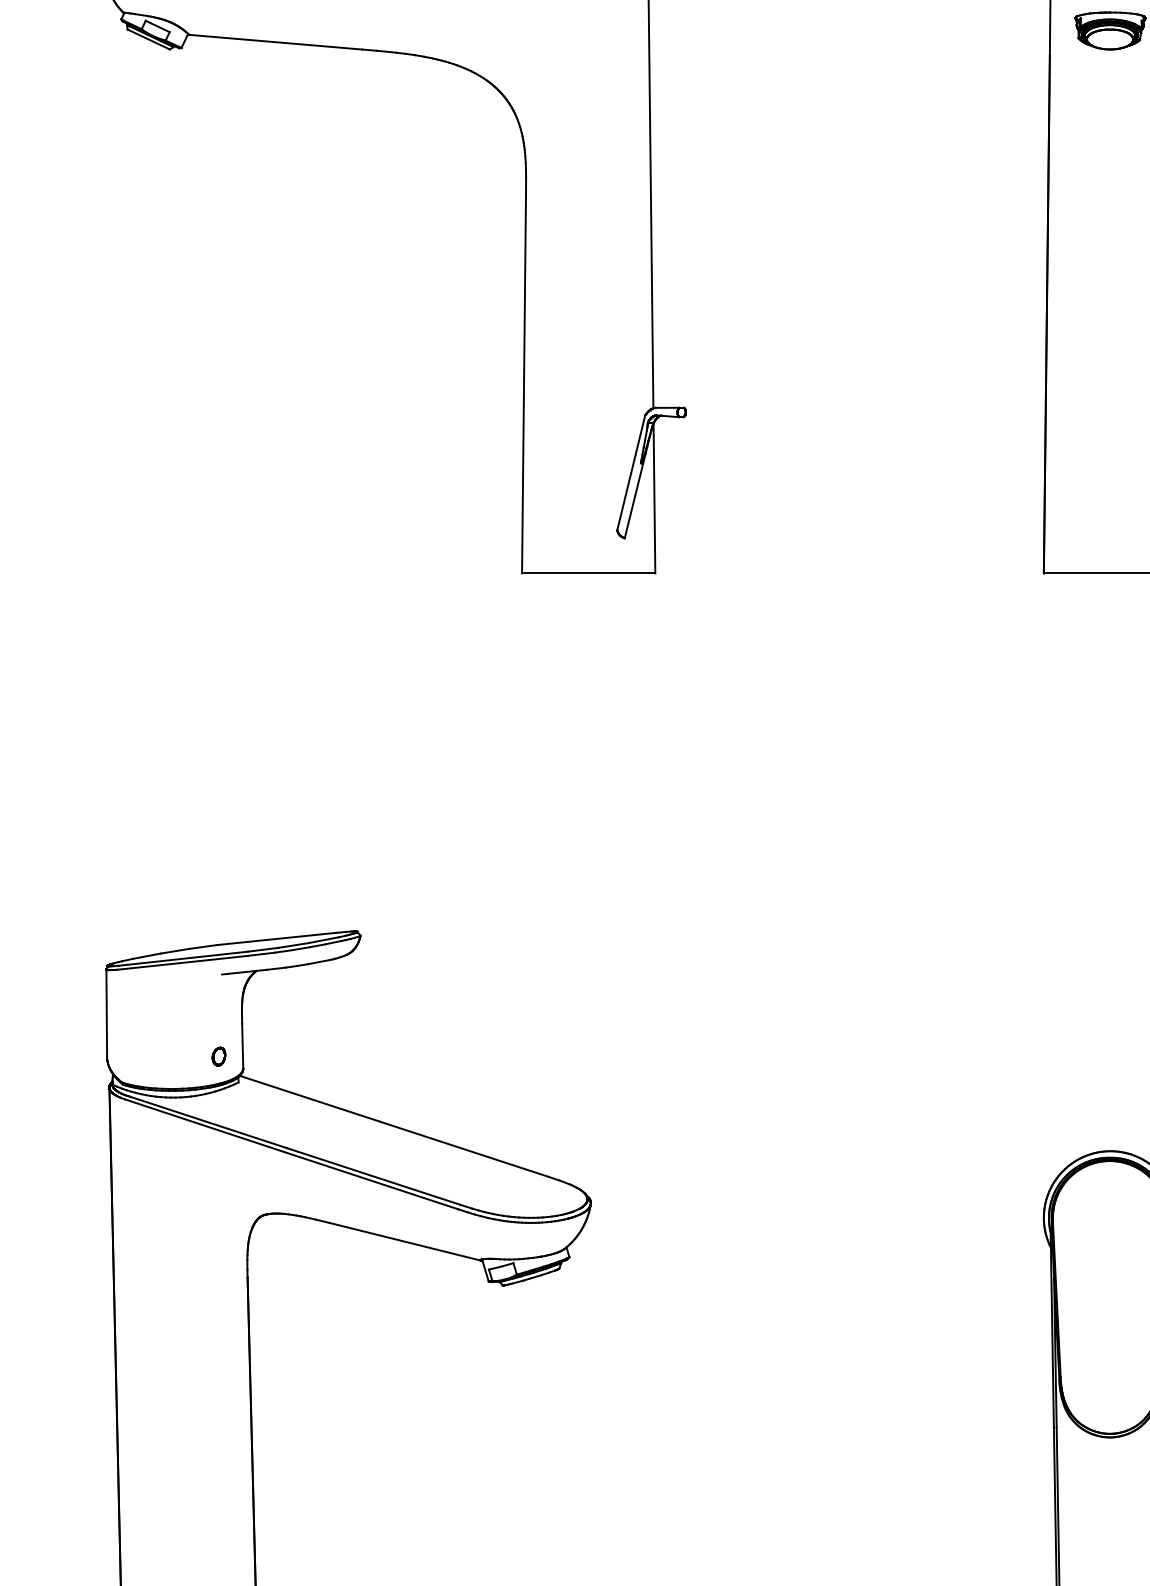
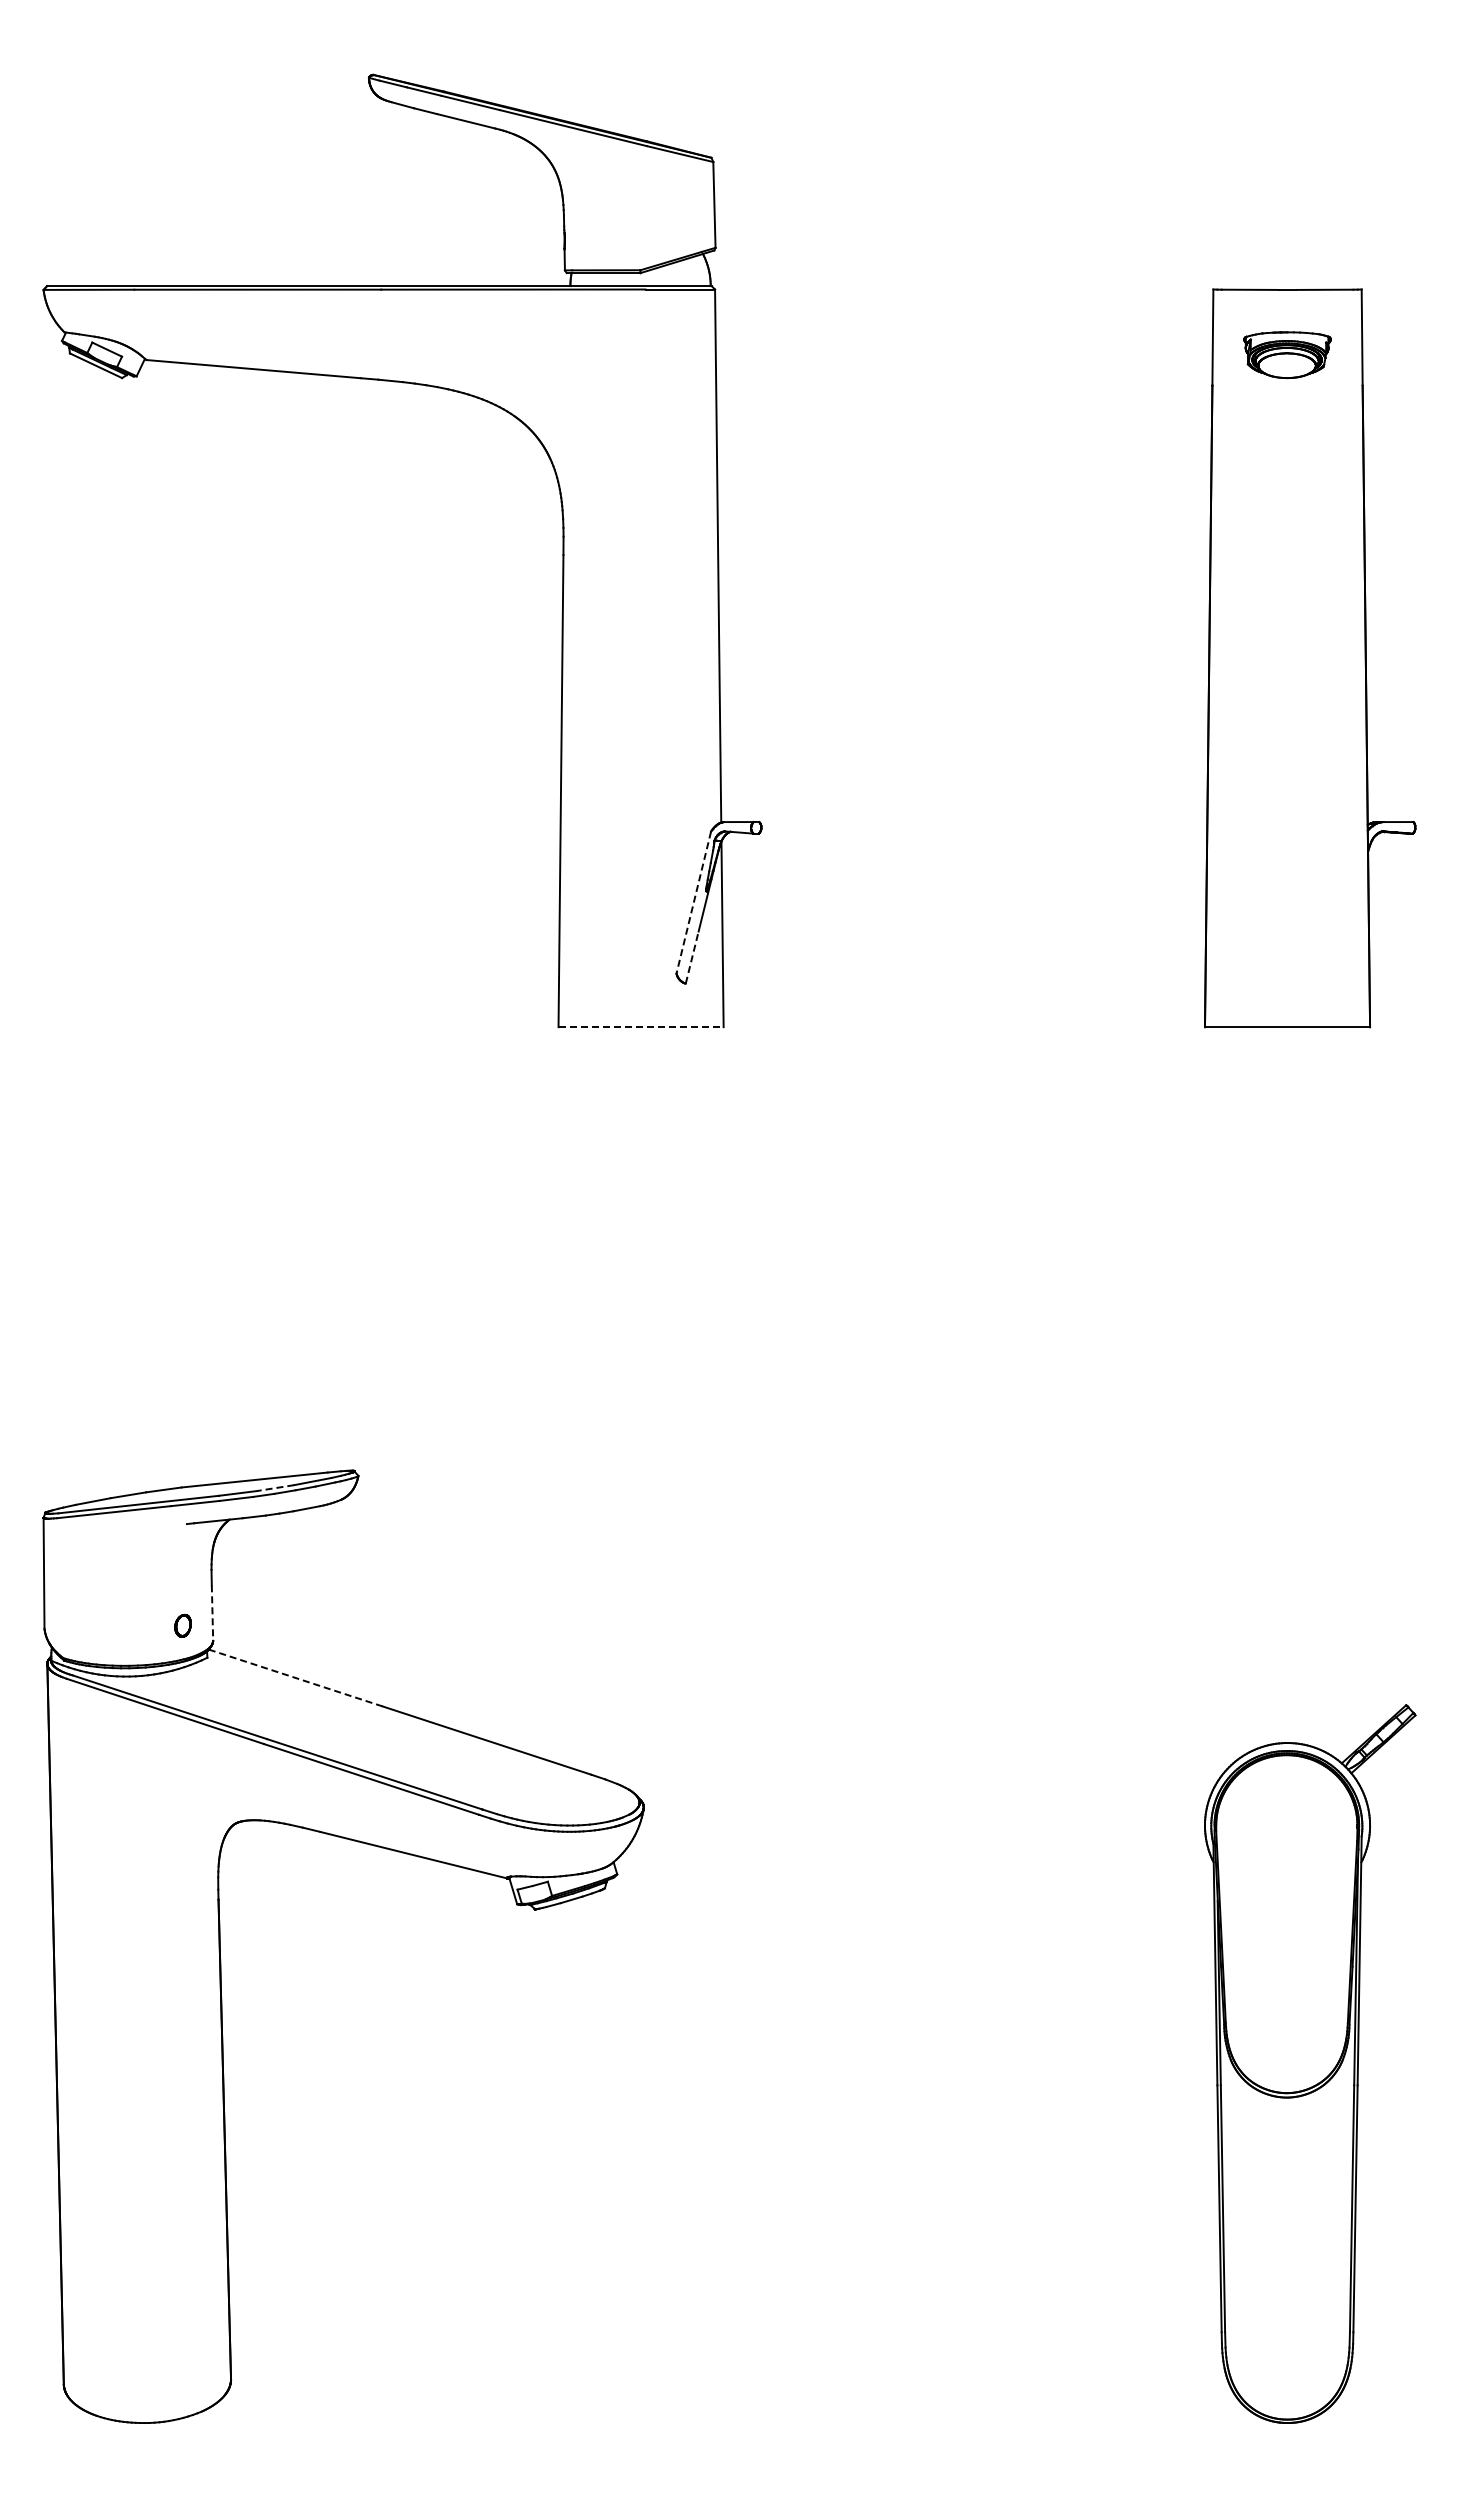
line: (631, 473) -> (693, 903), solid -> dashed
line: (630, 517) -> (692, 957), solid -> dashed
line: (589, 573) -> (641, 1027), solid -> dashed
line: (293, 945) -> (275, 1488), solid -> dashed
line: (242, 1046) -> (212, 1613), solid -> dashed
line: (310, 1099) -> (296, 1678), solid -> dashed

